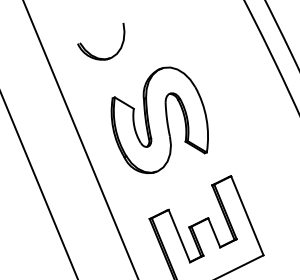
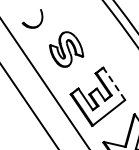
part: (160, 120) -> (66, 49), size x0.7
line: (248, 215) -> (114, 83), solid -> dashed

